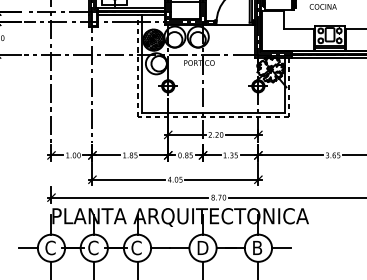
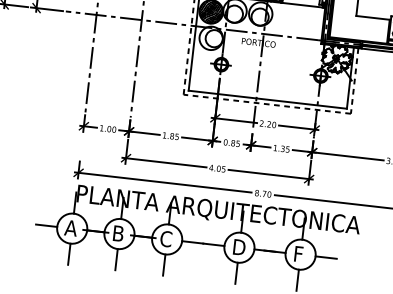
text: (49, 247) -> (70, 227), C -> A
text: (93, 247) -> (118, 233), C -> B
text: (257, 247) -> (299, 253), B -> F

